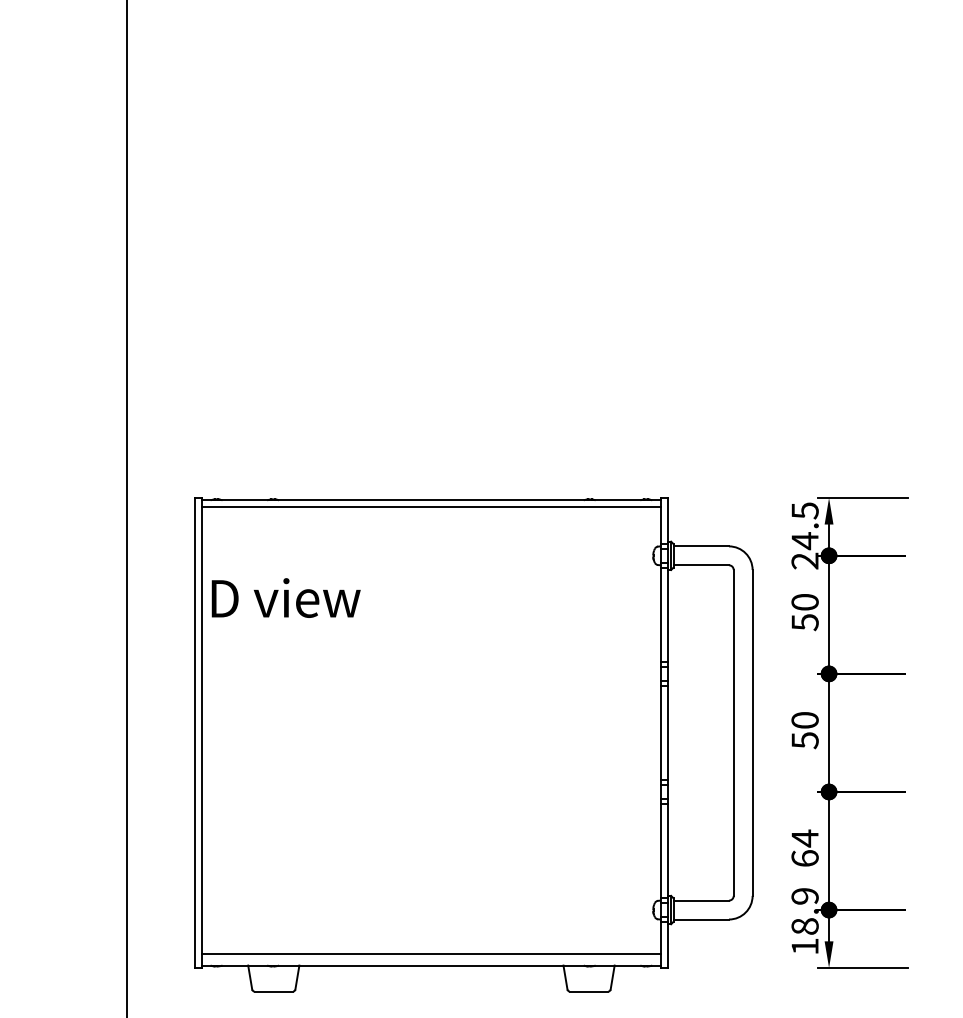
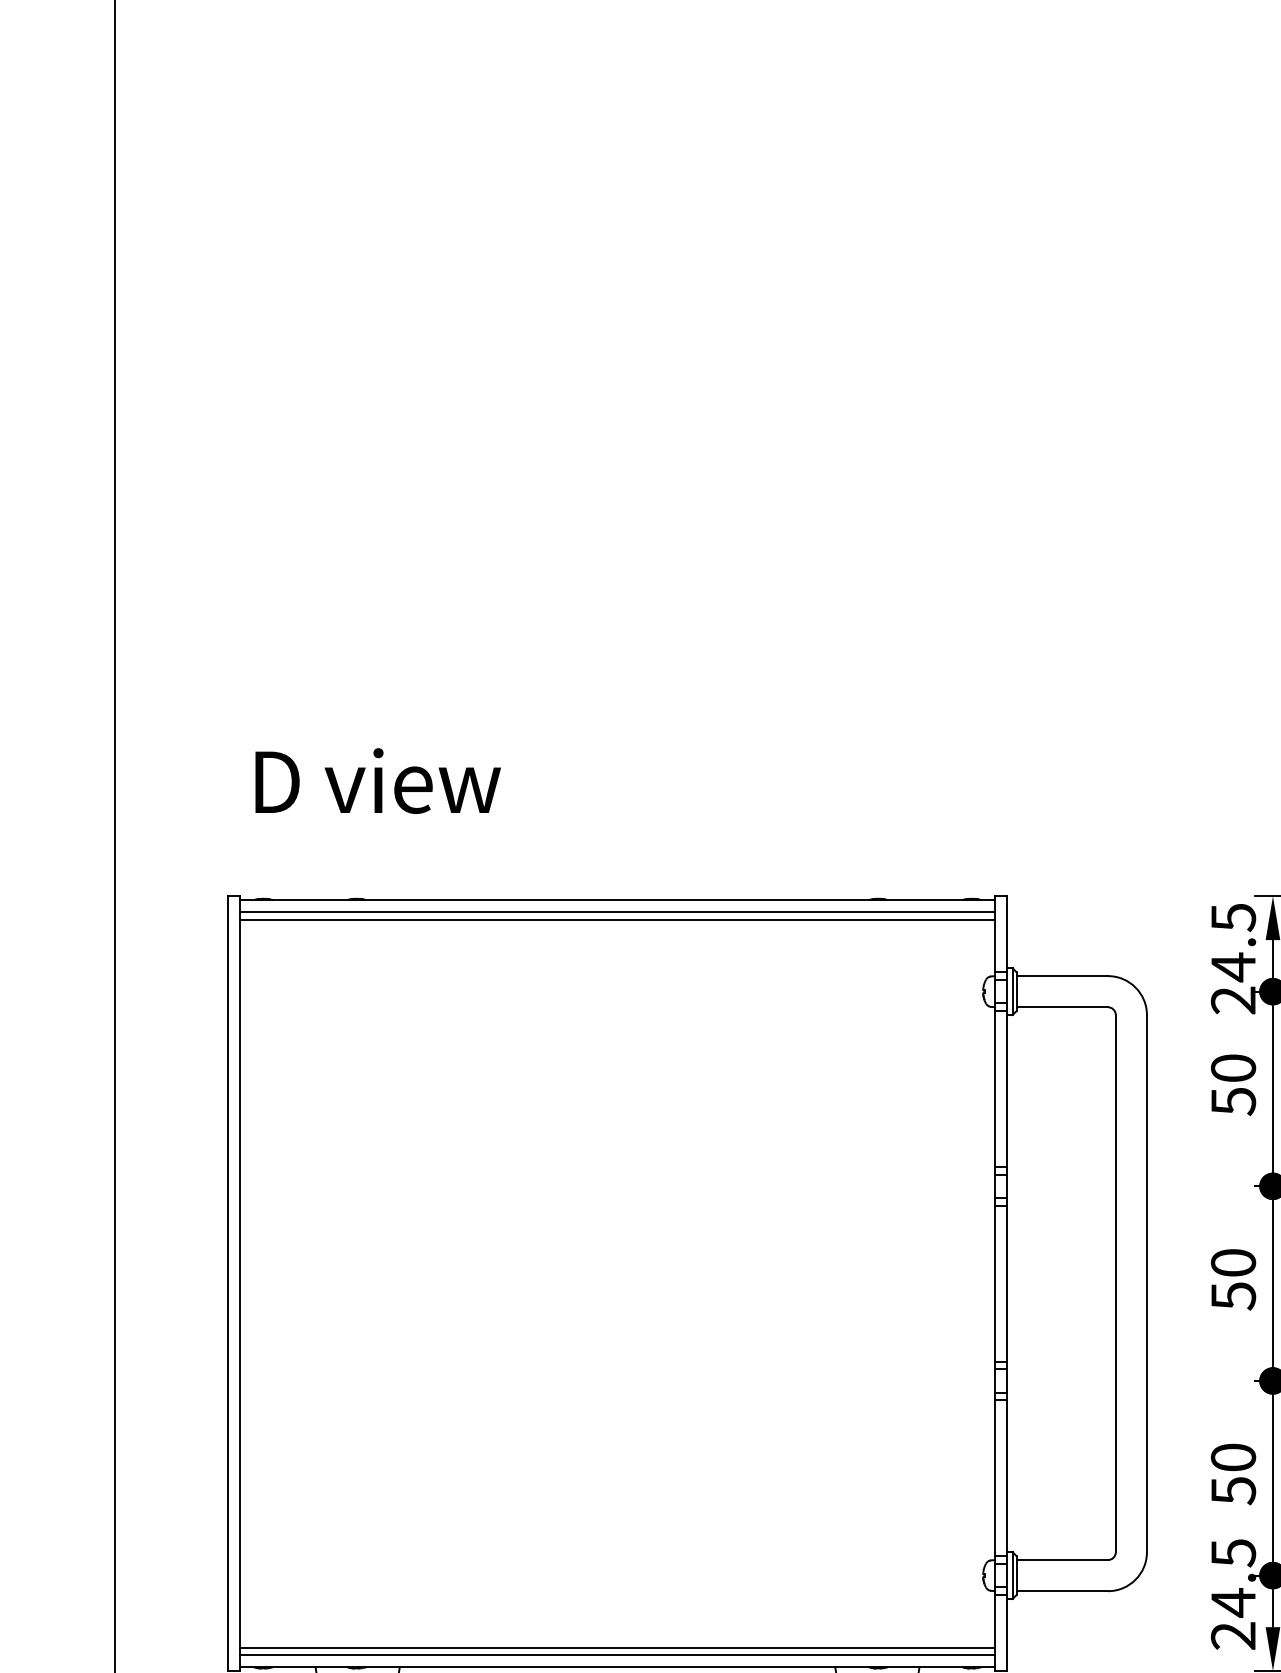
line: (431, 512) -> (617, 920), added
text: (285, 597) -> (376, 780), moved
text: (804, 848) -> (1232, 1474), 64 -> 50
text: (804, 921) -> (1232, 1594), 18.9 -> 24.5
line: (431, 958) -> (617, 1655), added

